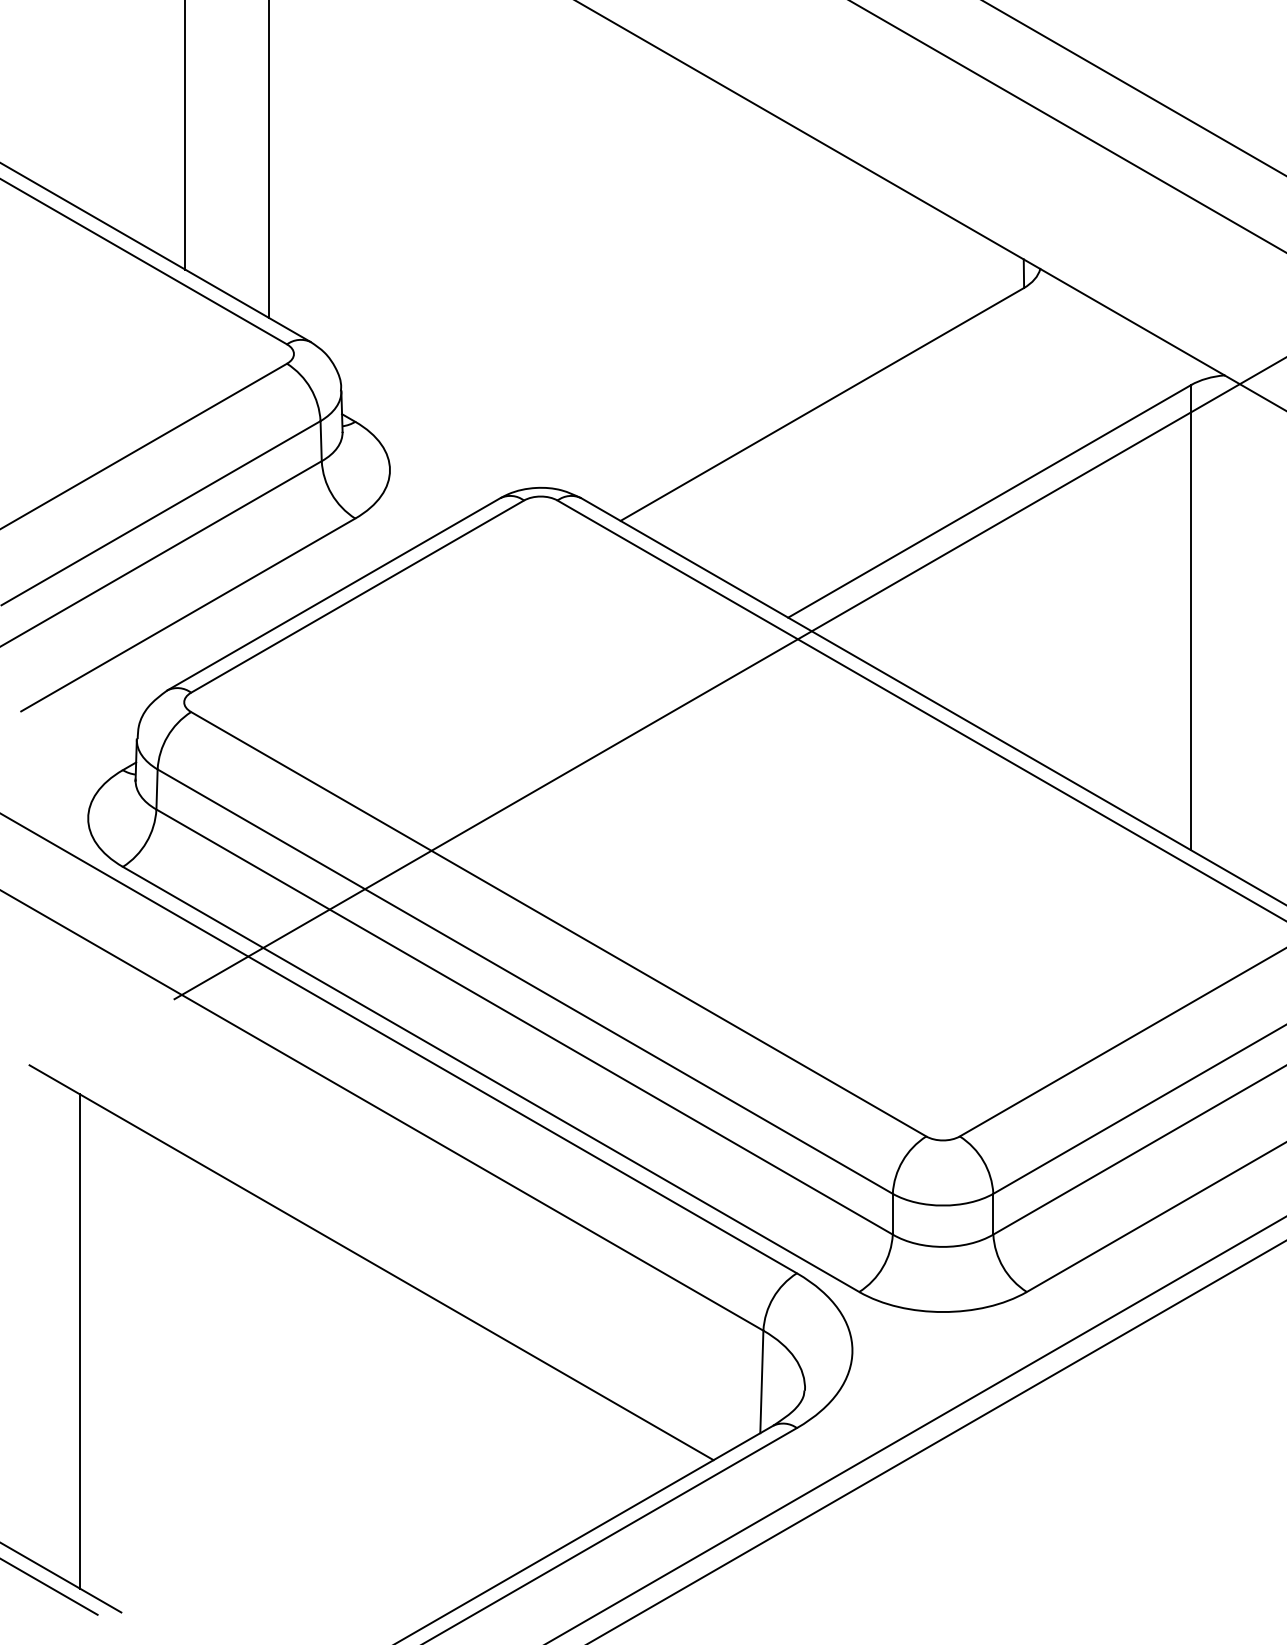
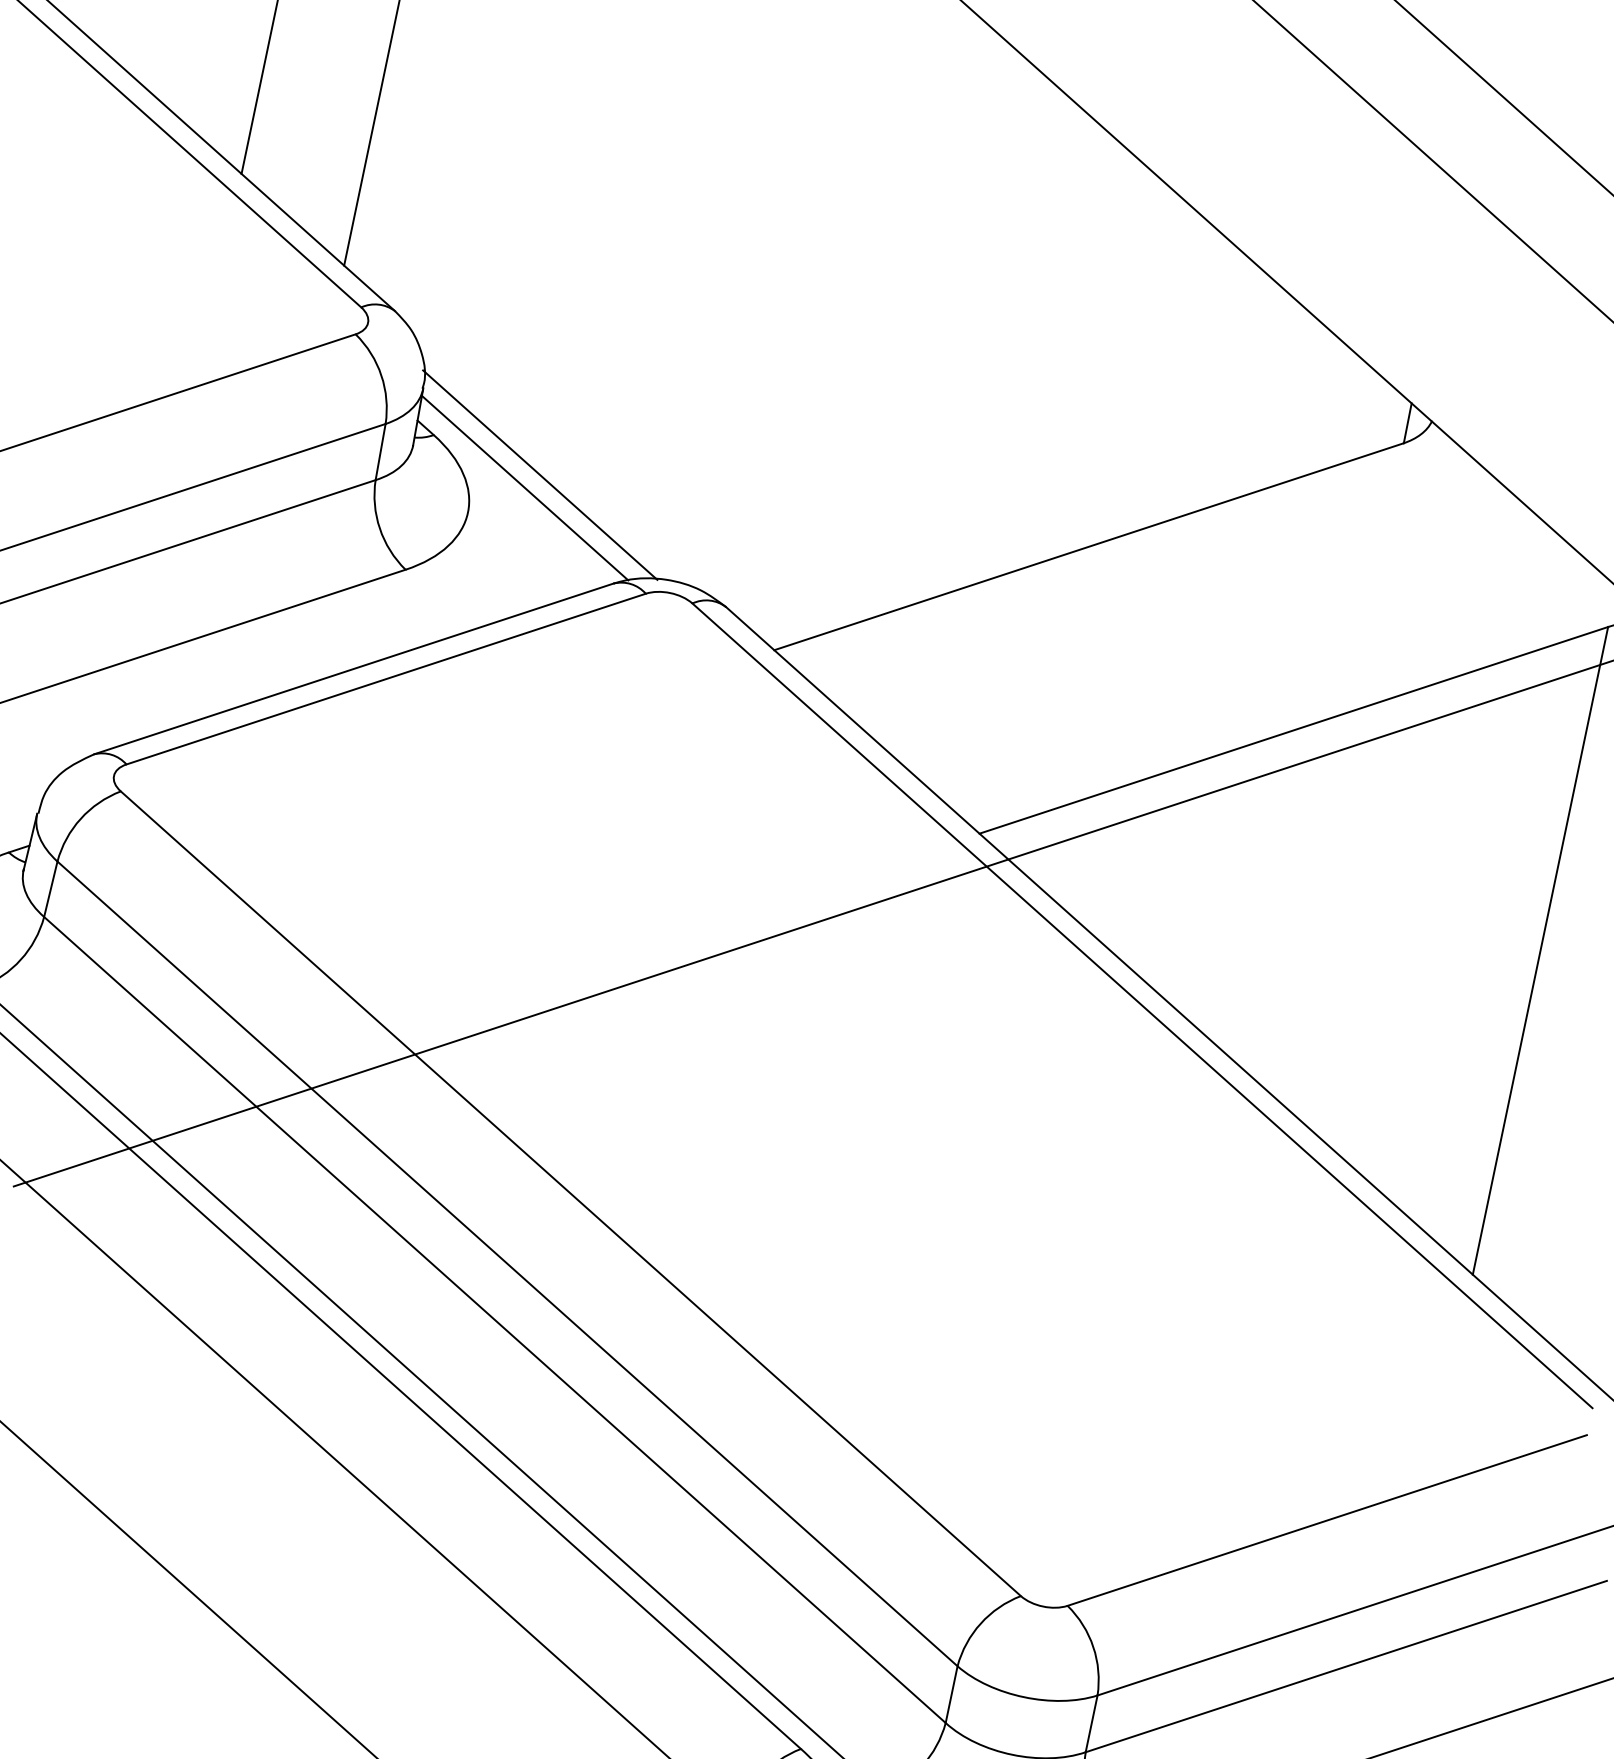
line: (434, 433) -> (540, 474), added
line: (425, 444) -> (524, 487), added

